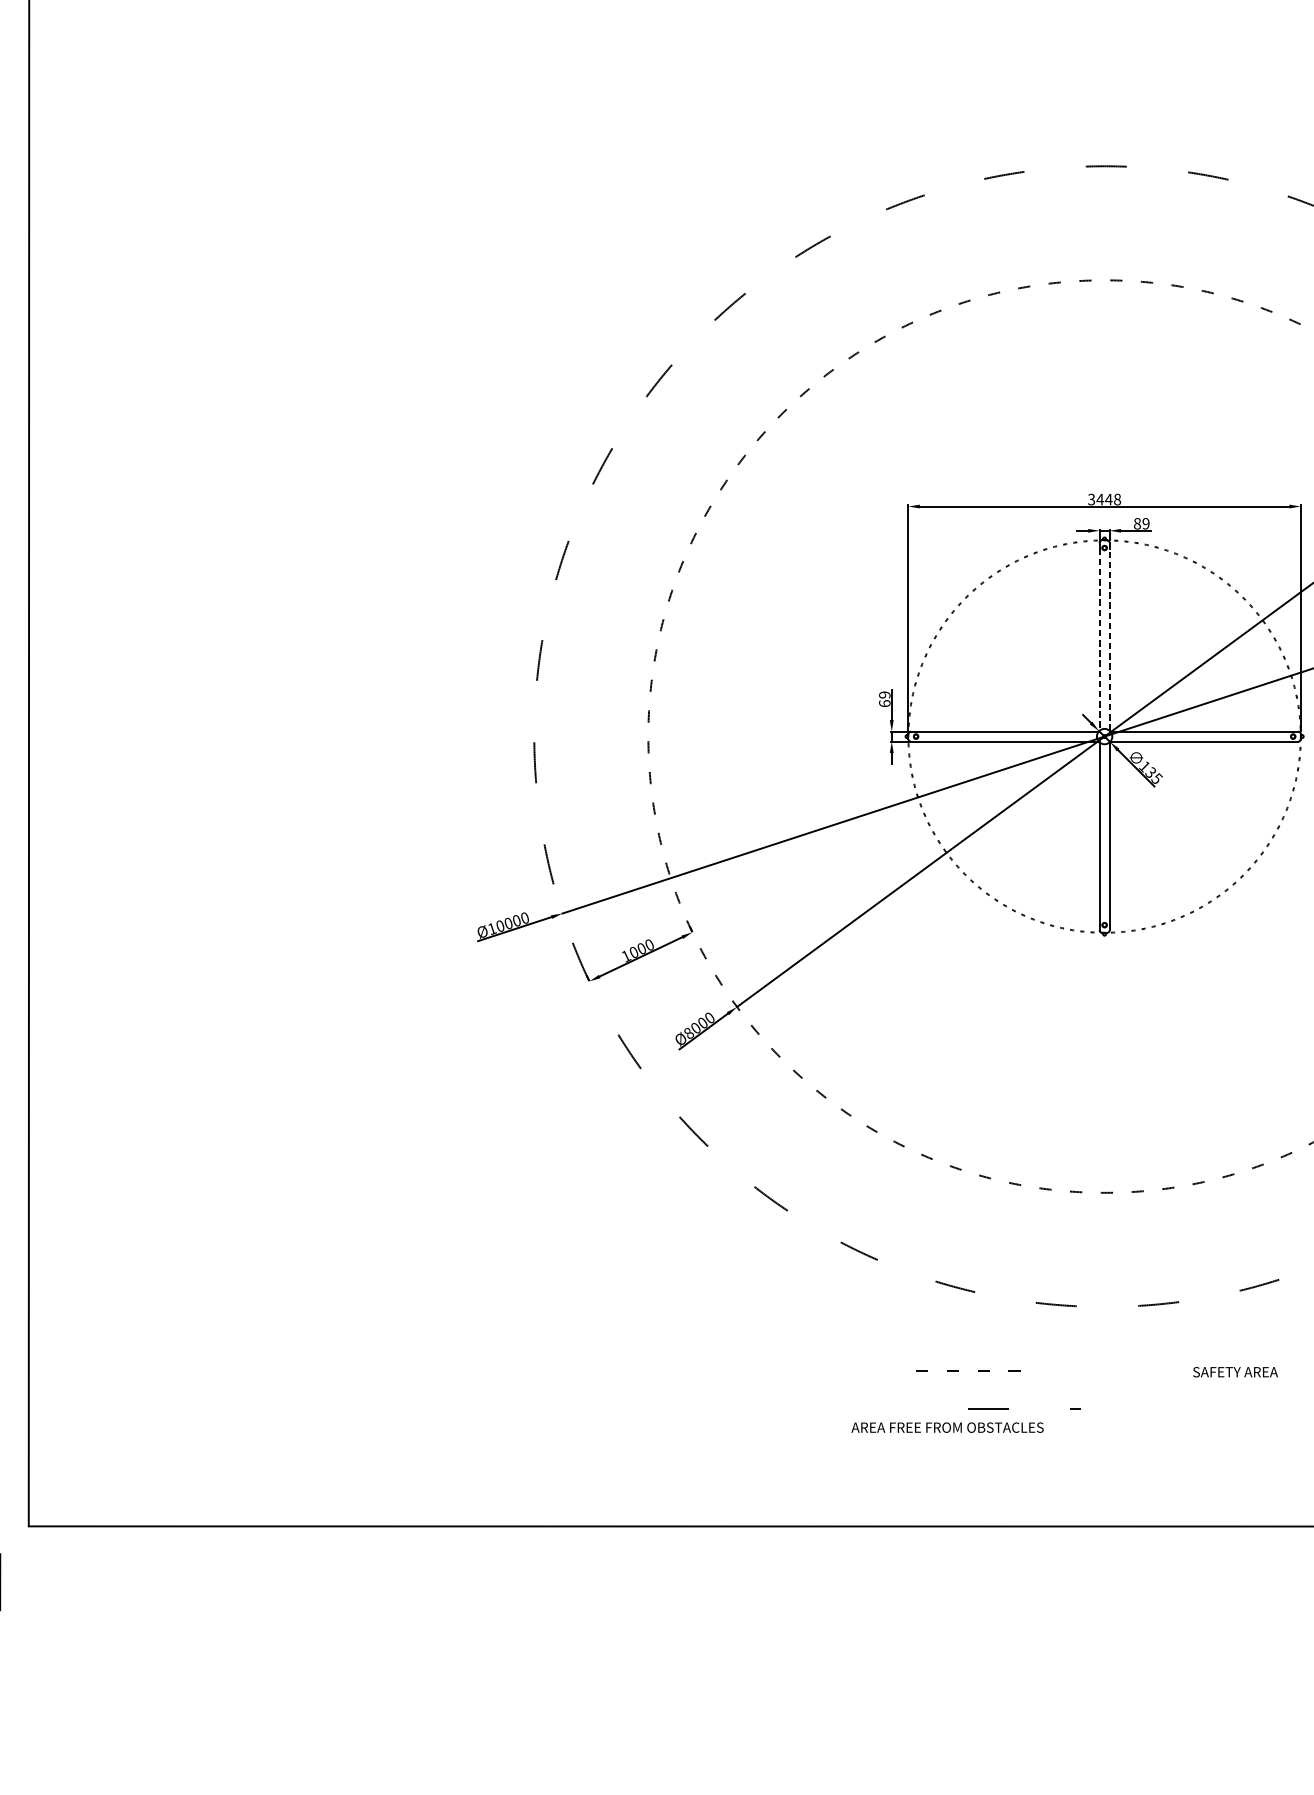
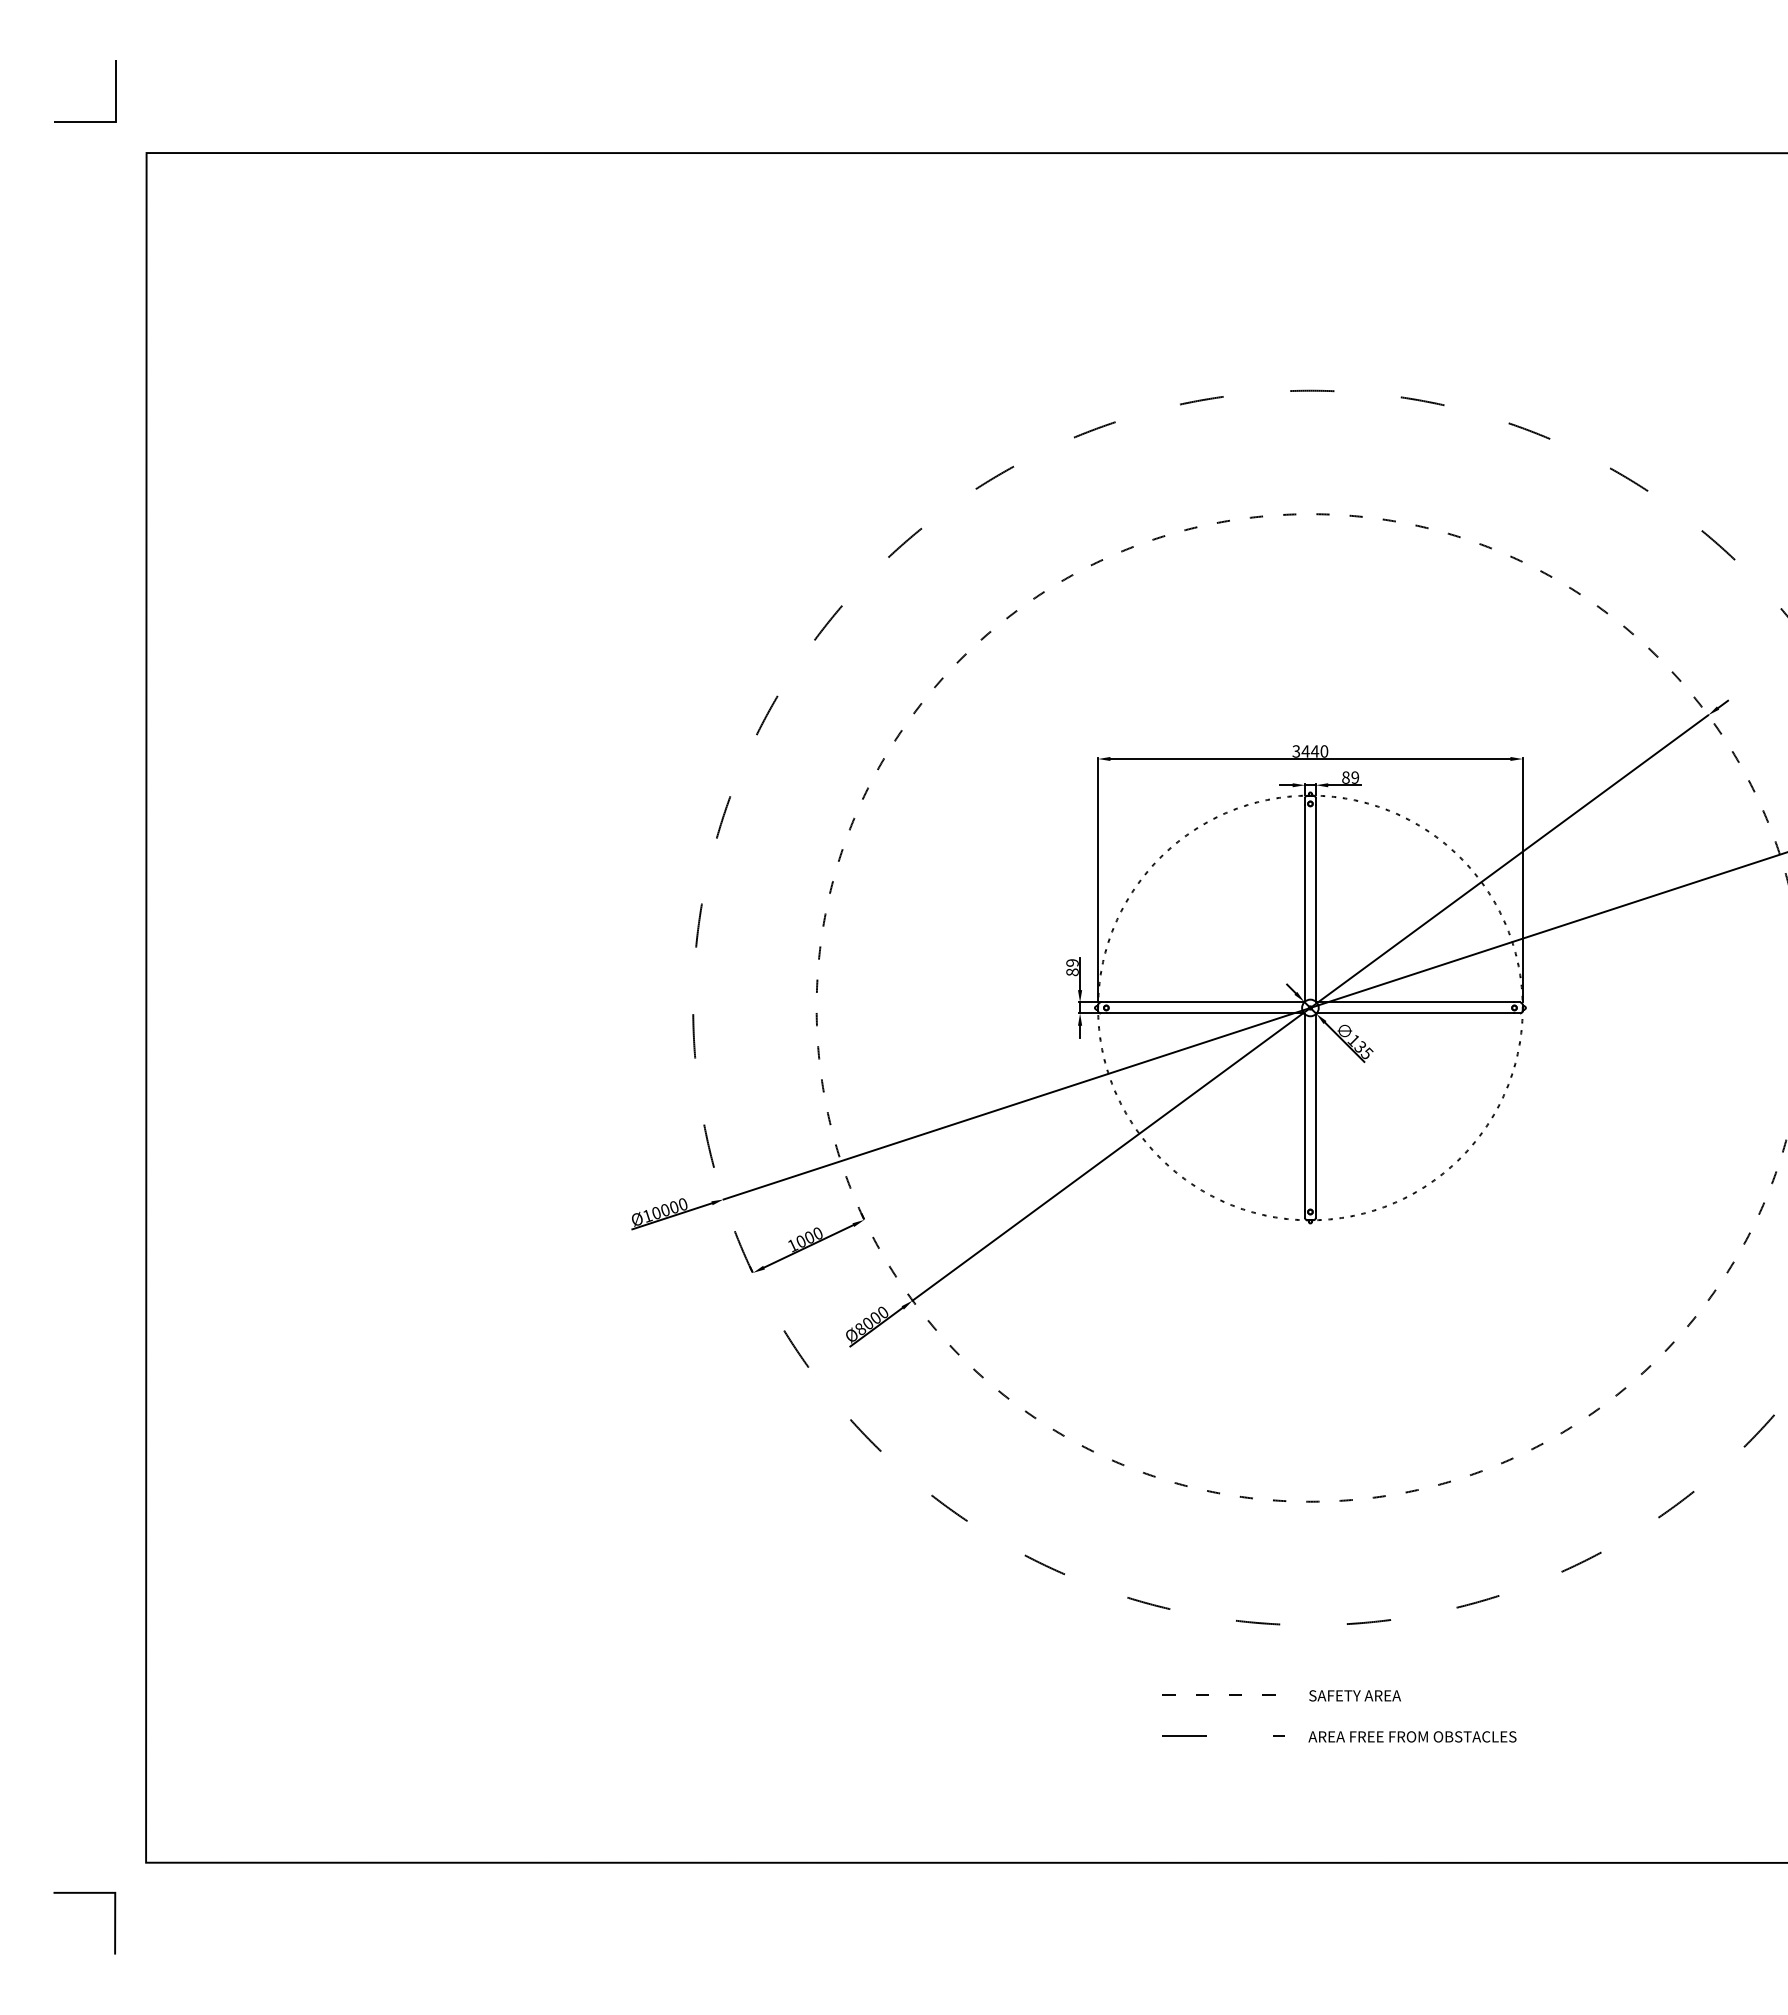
text: (1117, 499) -> (1324, 751), 3448 -> 3440
line: (1099, 640) -> (1304, 903), dashed -> solid
line: (1109, 640) -> (1315, 903), dashed -> solid
text: (884, 703) -> (1072, 972), 69 -> 89
line: (958, 1370) -> (1208, 1694), moved
text: (1234, 1371) -> (1354, 1695), moved
text: (947, 1427) -> (1412, 1736), moved

